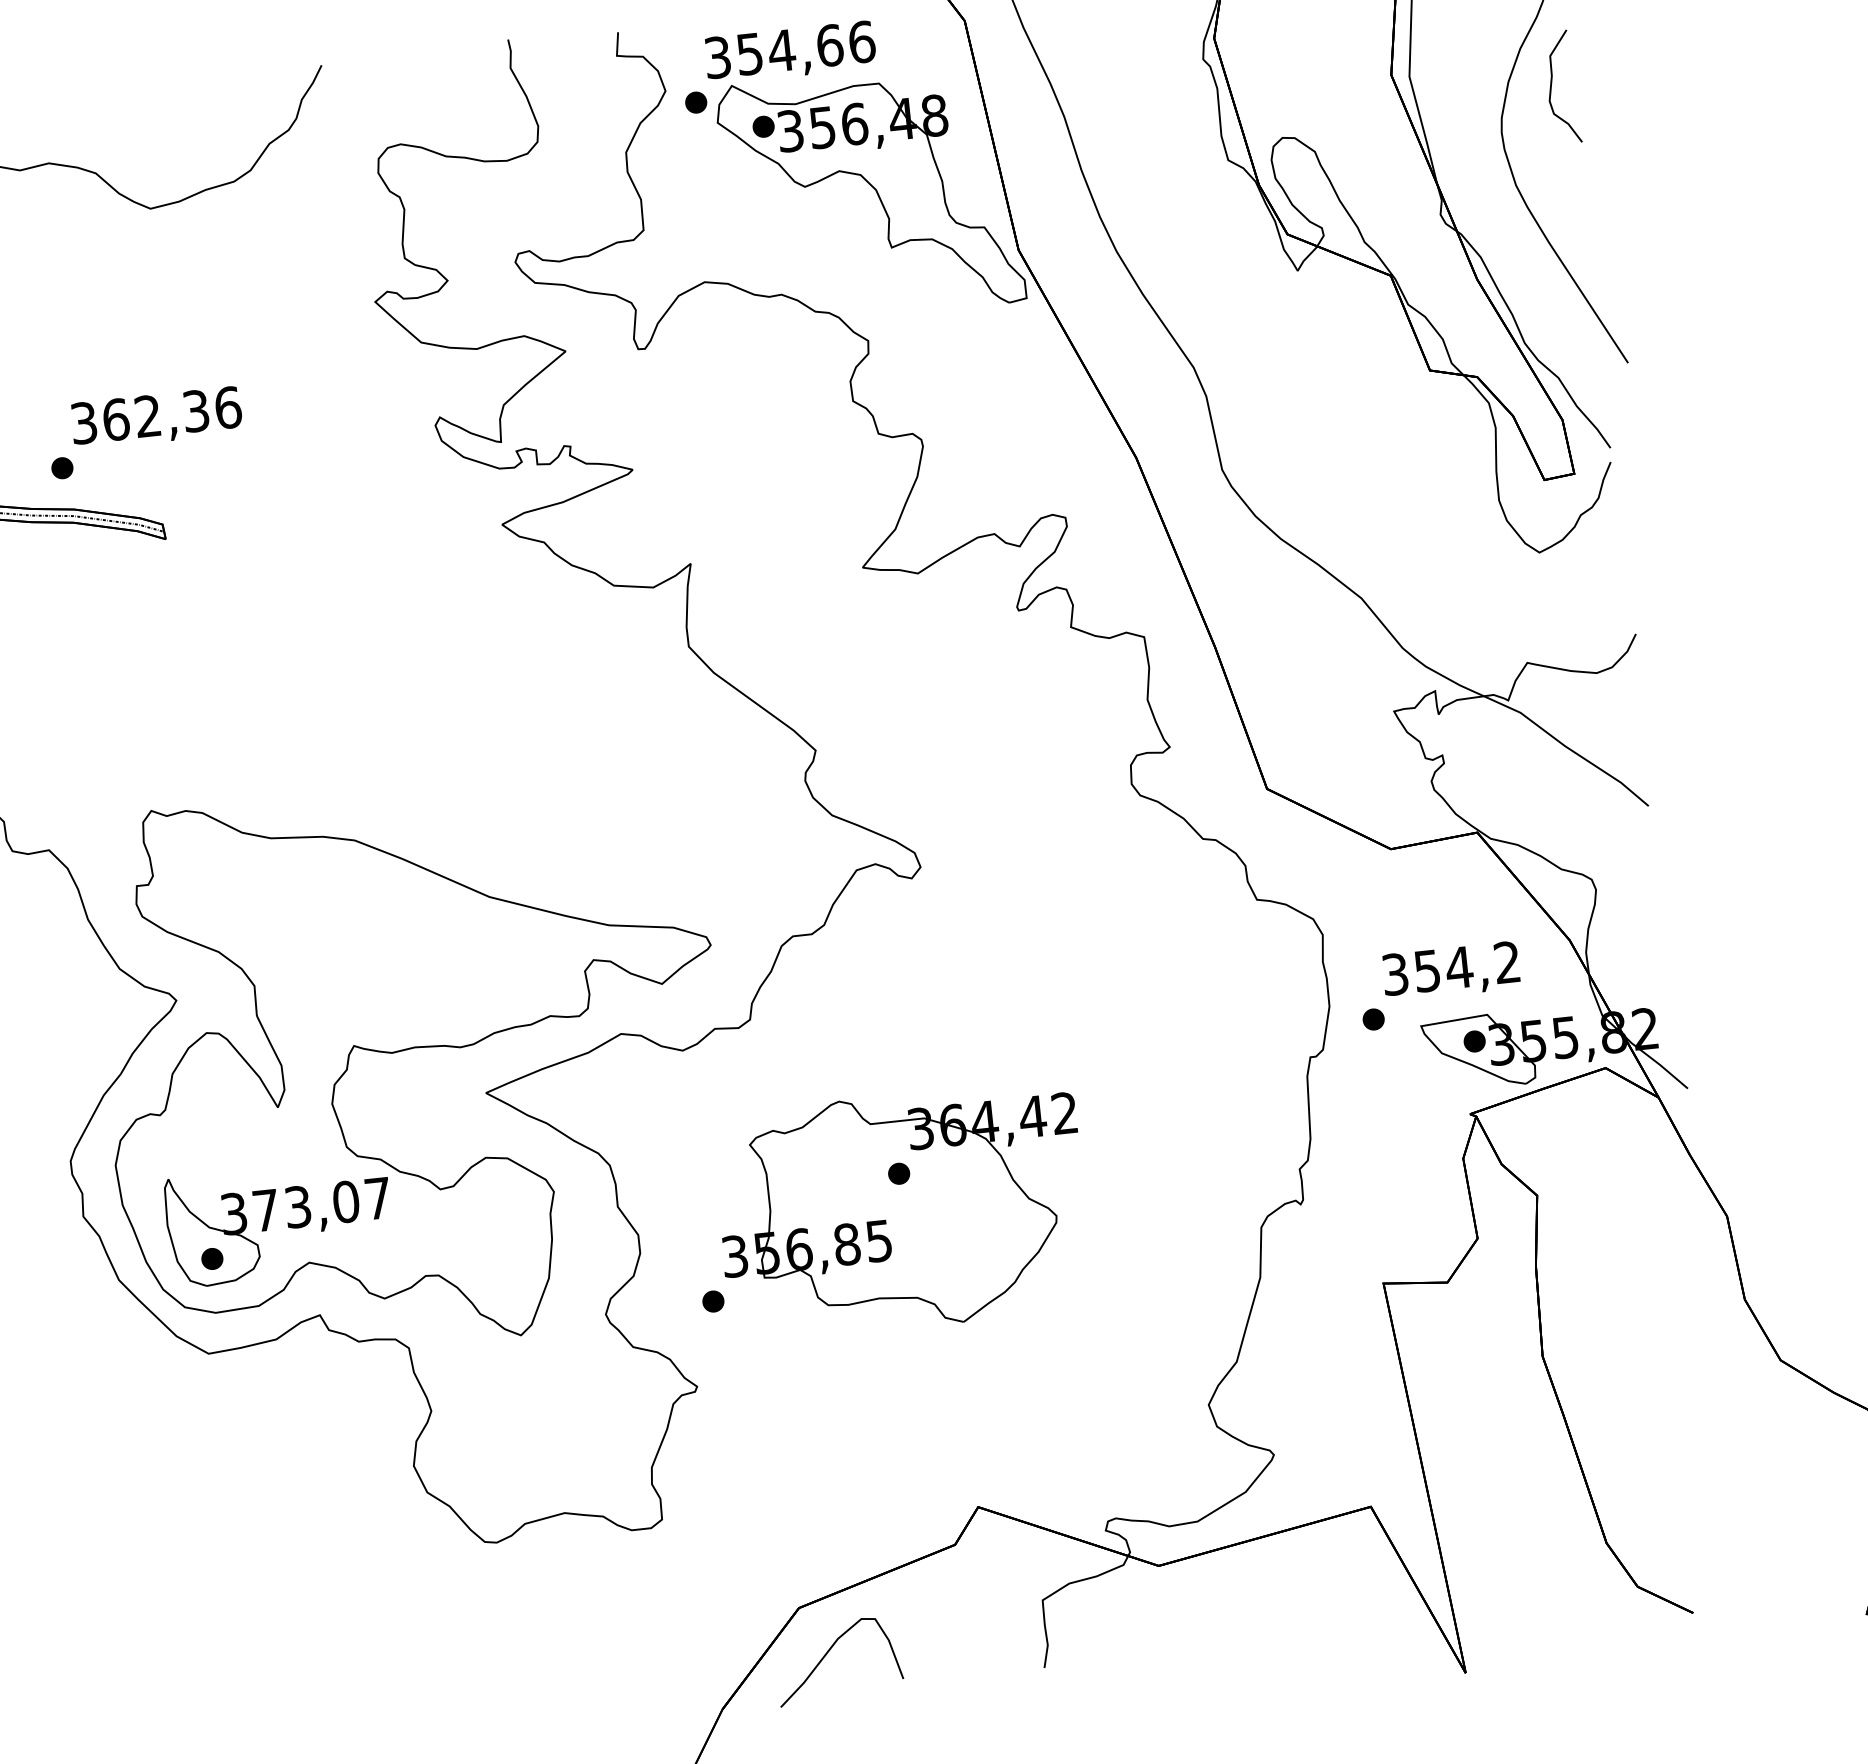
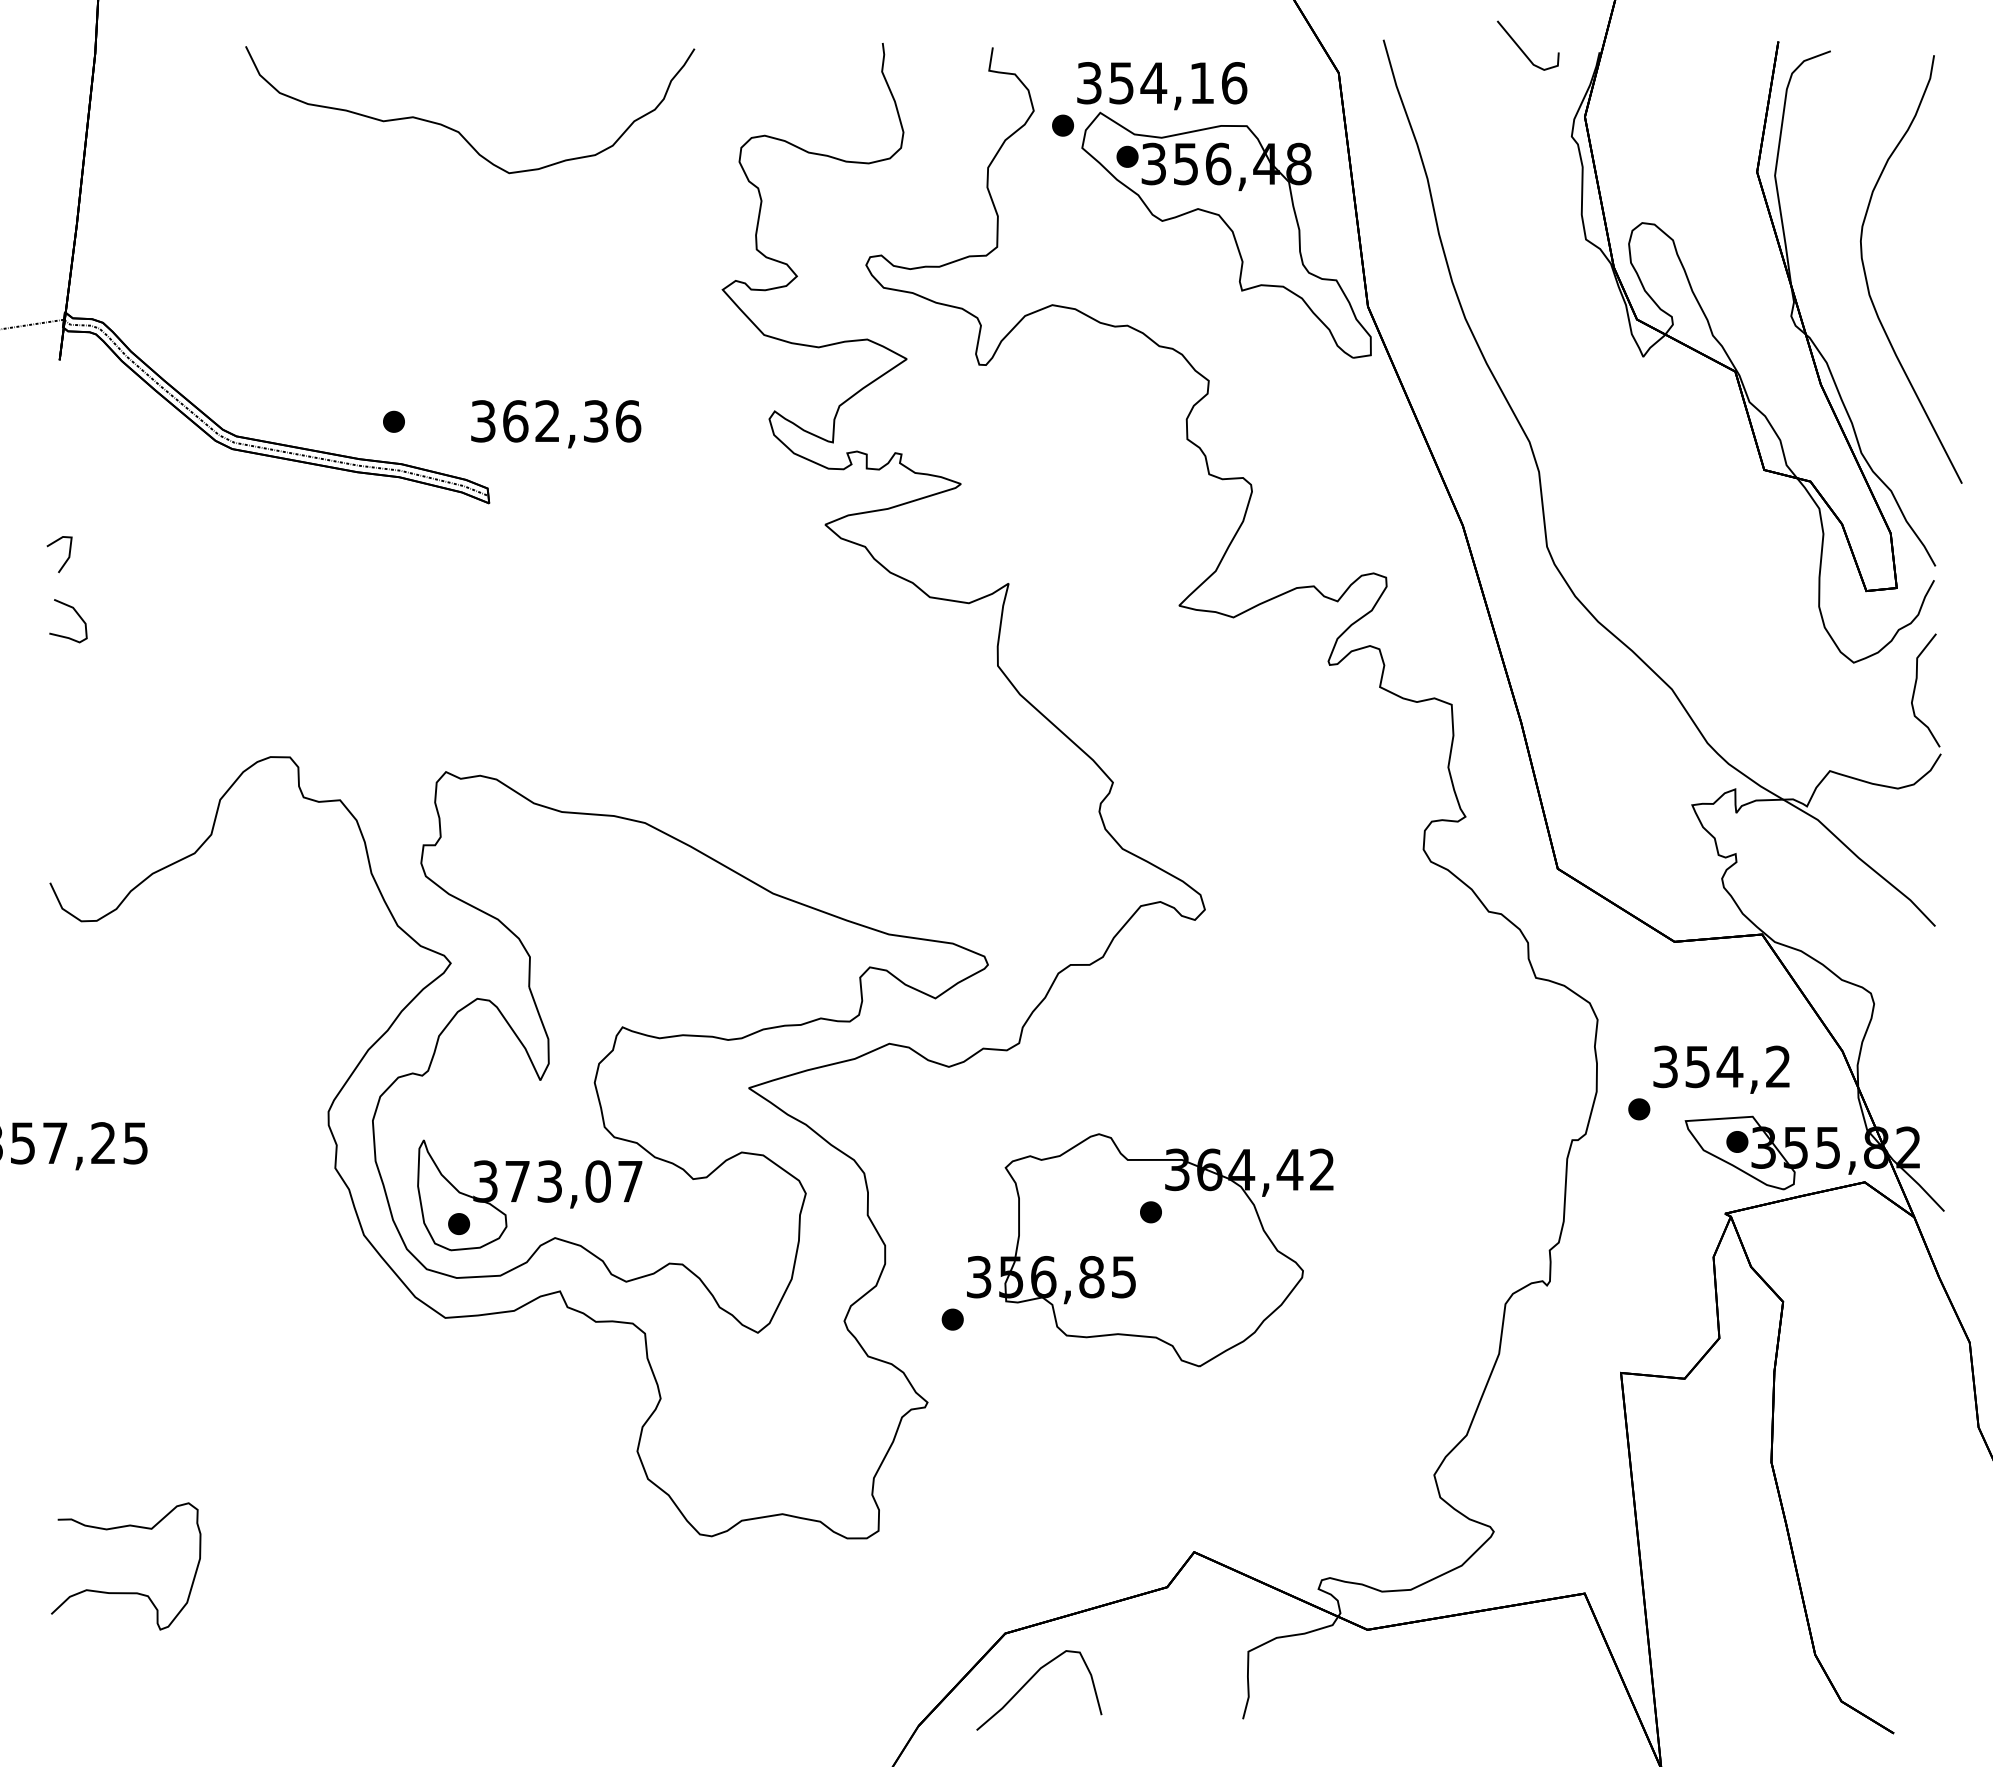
text: (830, 45) -> (1202, 83), 354,66 -> 354,16
curve: (1551, 88) -> (1915, 690), moved
text: (157, 418) -> (556, 424), moved

